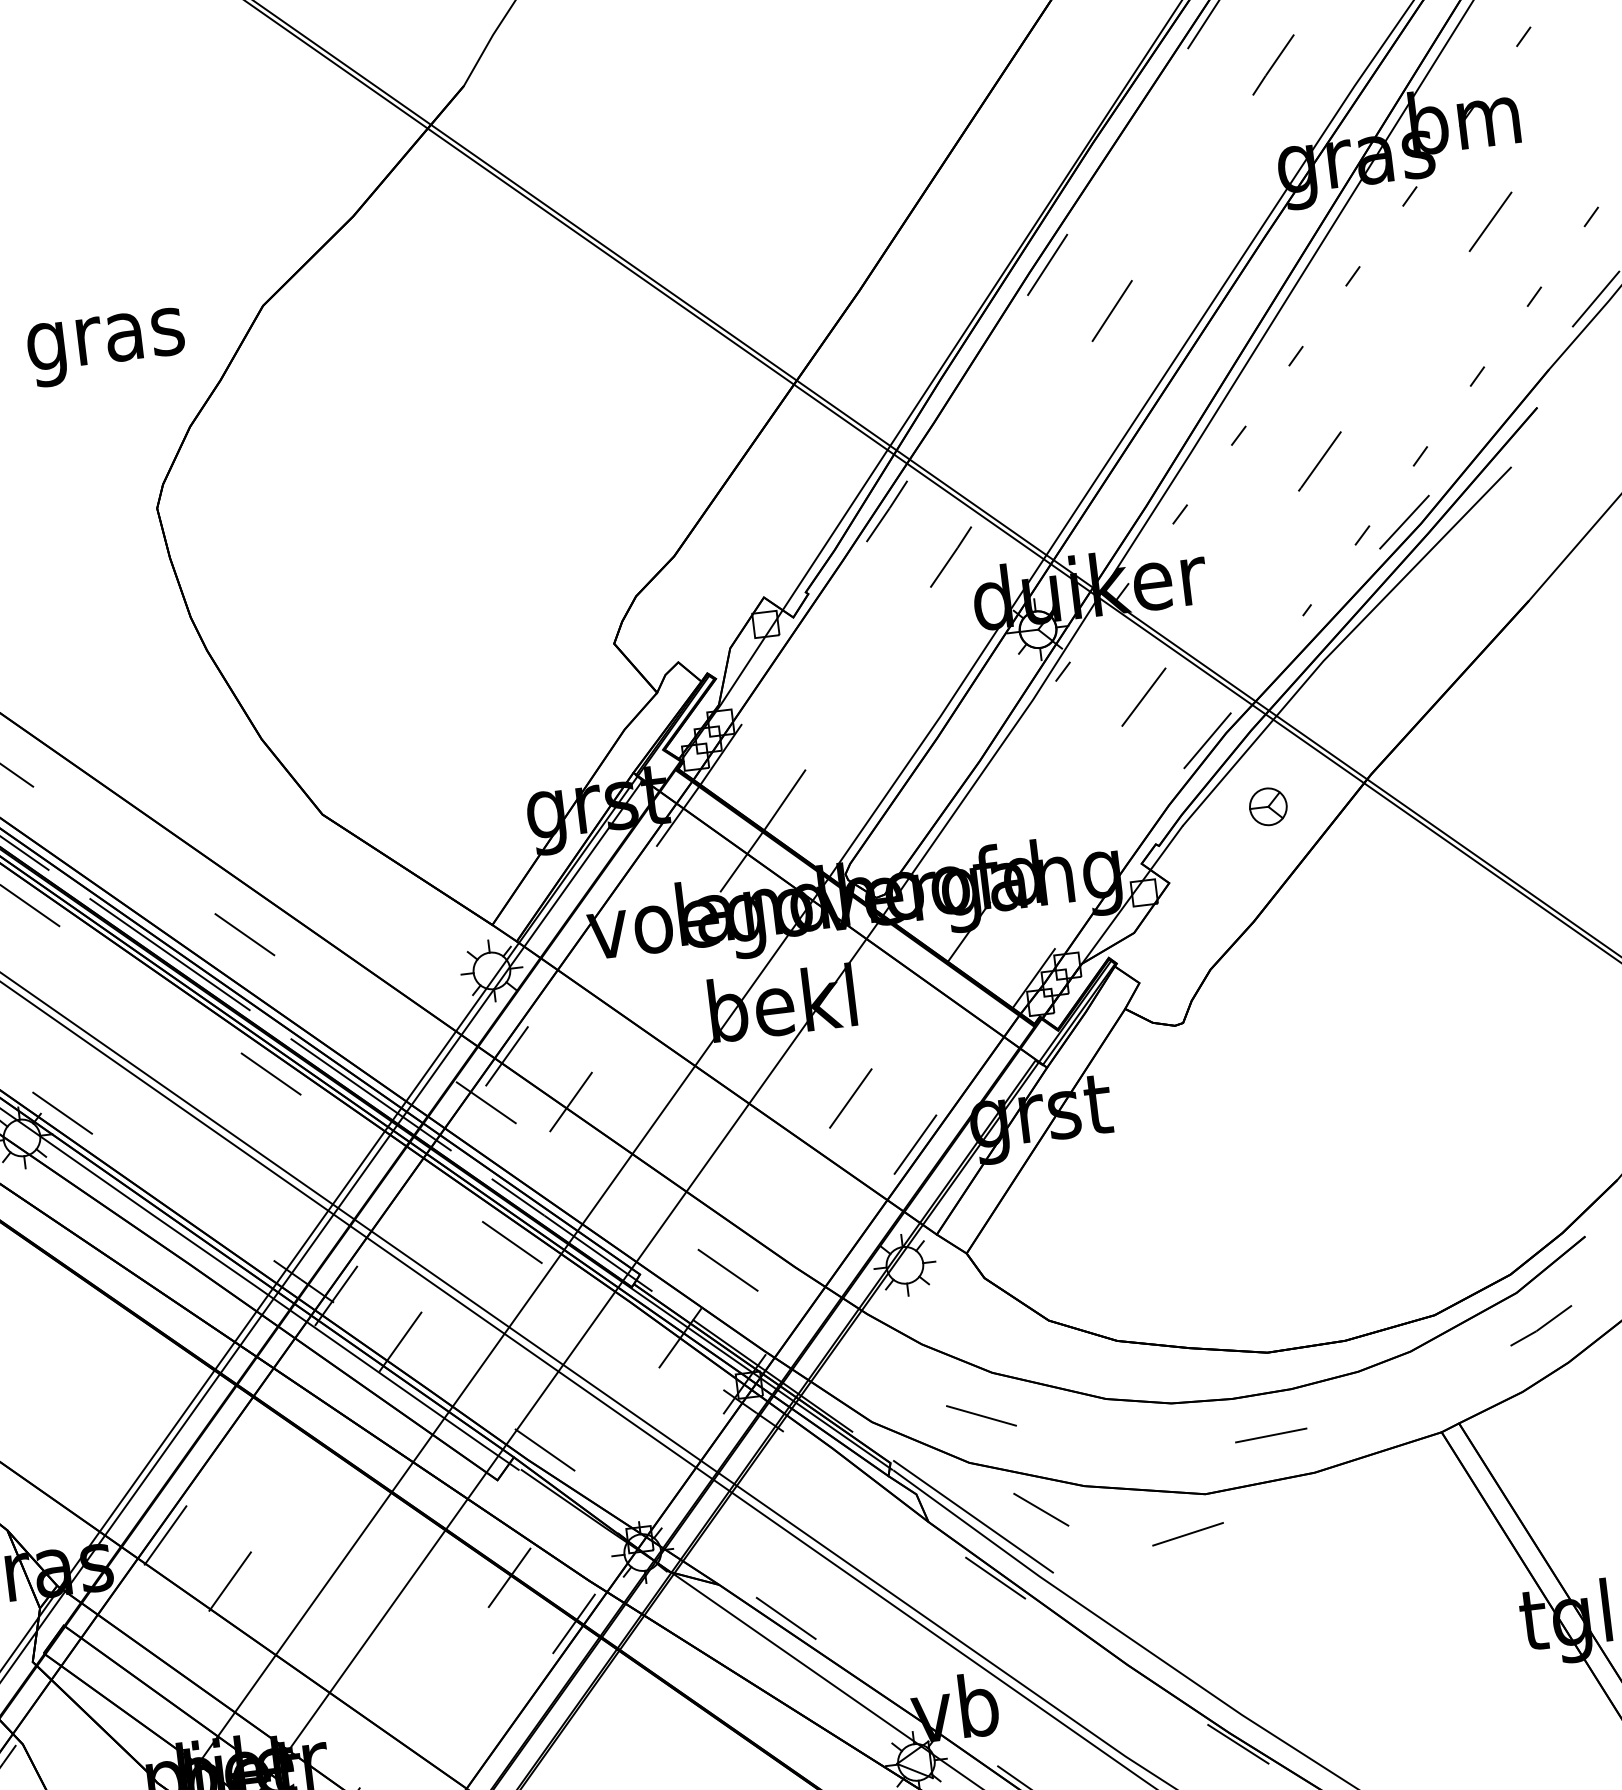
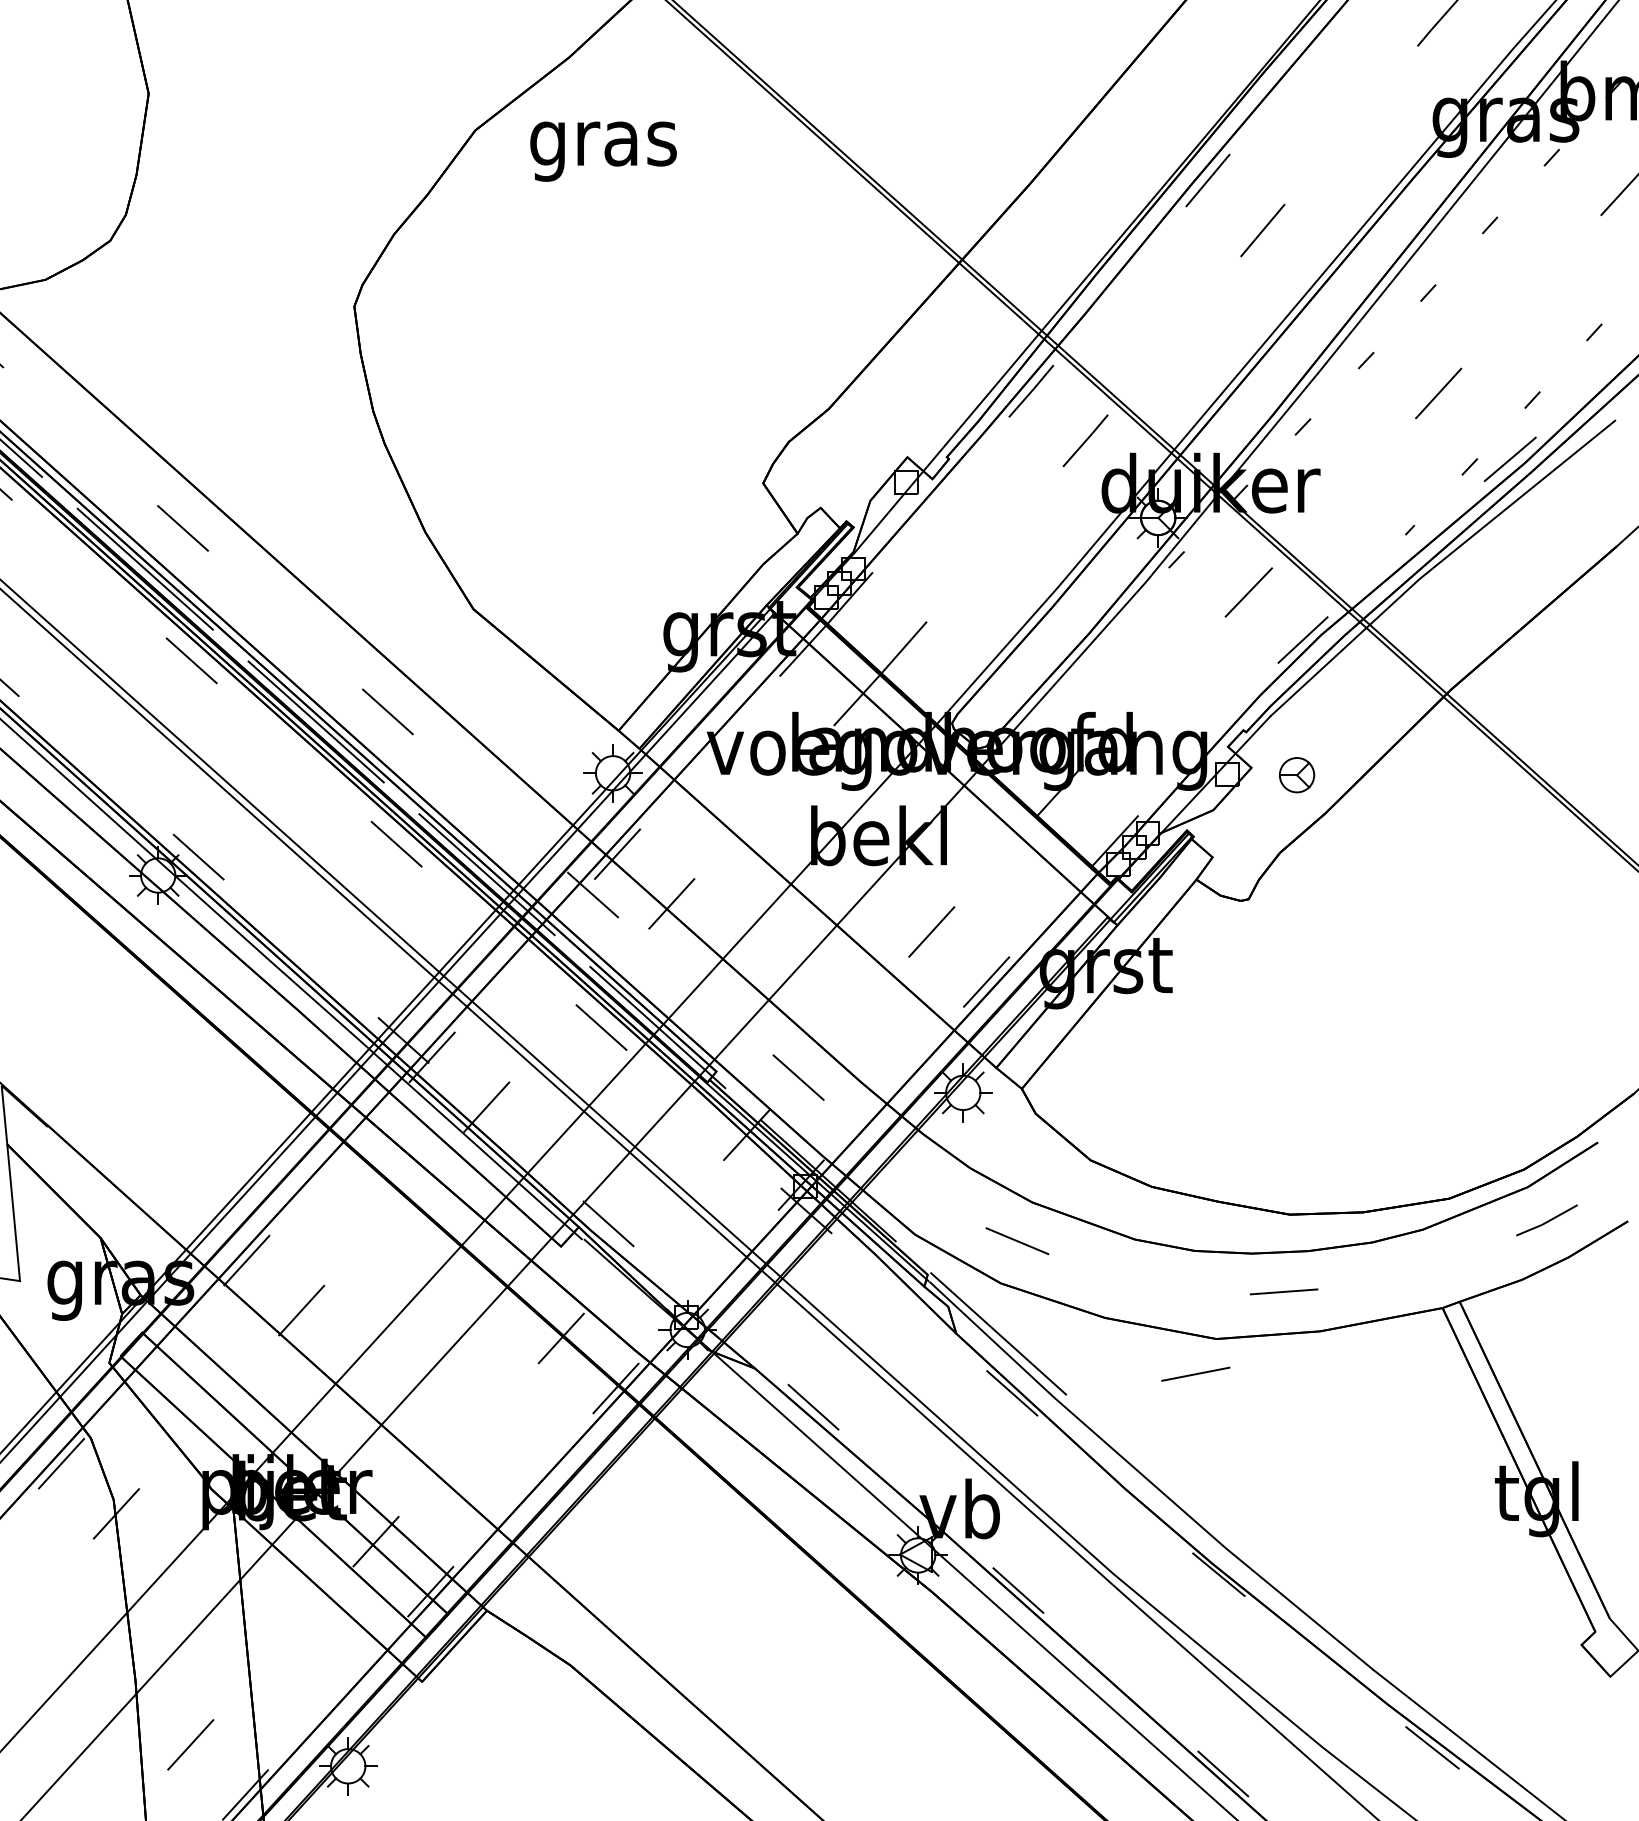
text: (106, 347) -> (603, 151), moved
part: (1268, 807) -> (1297, 775), moved
line: (1041, 1509) -> (1062, 1334), removed

